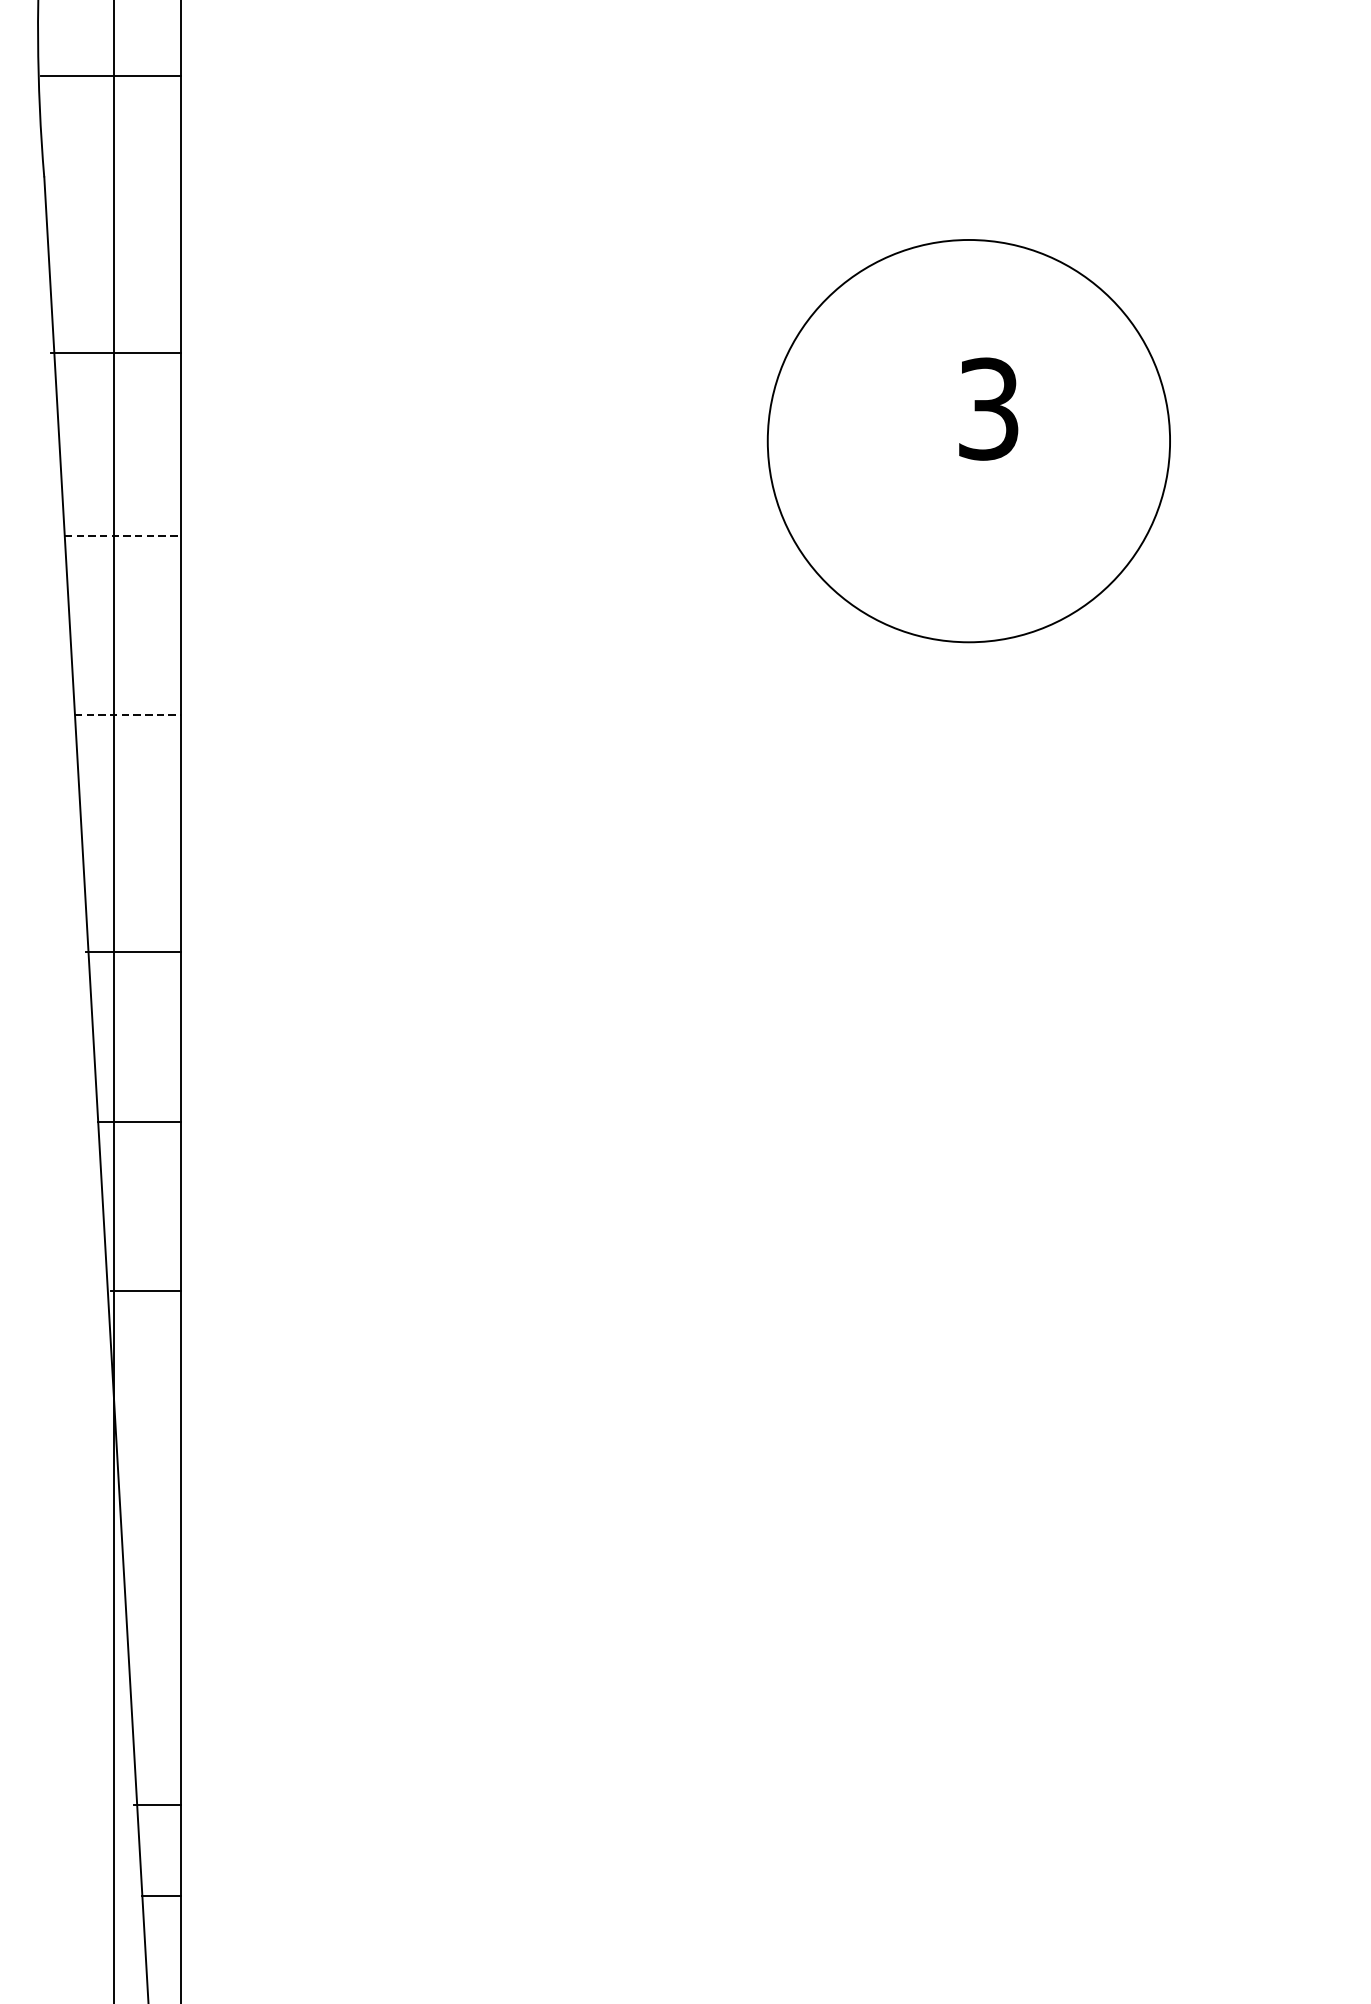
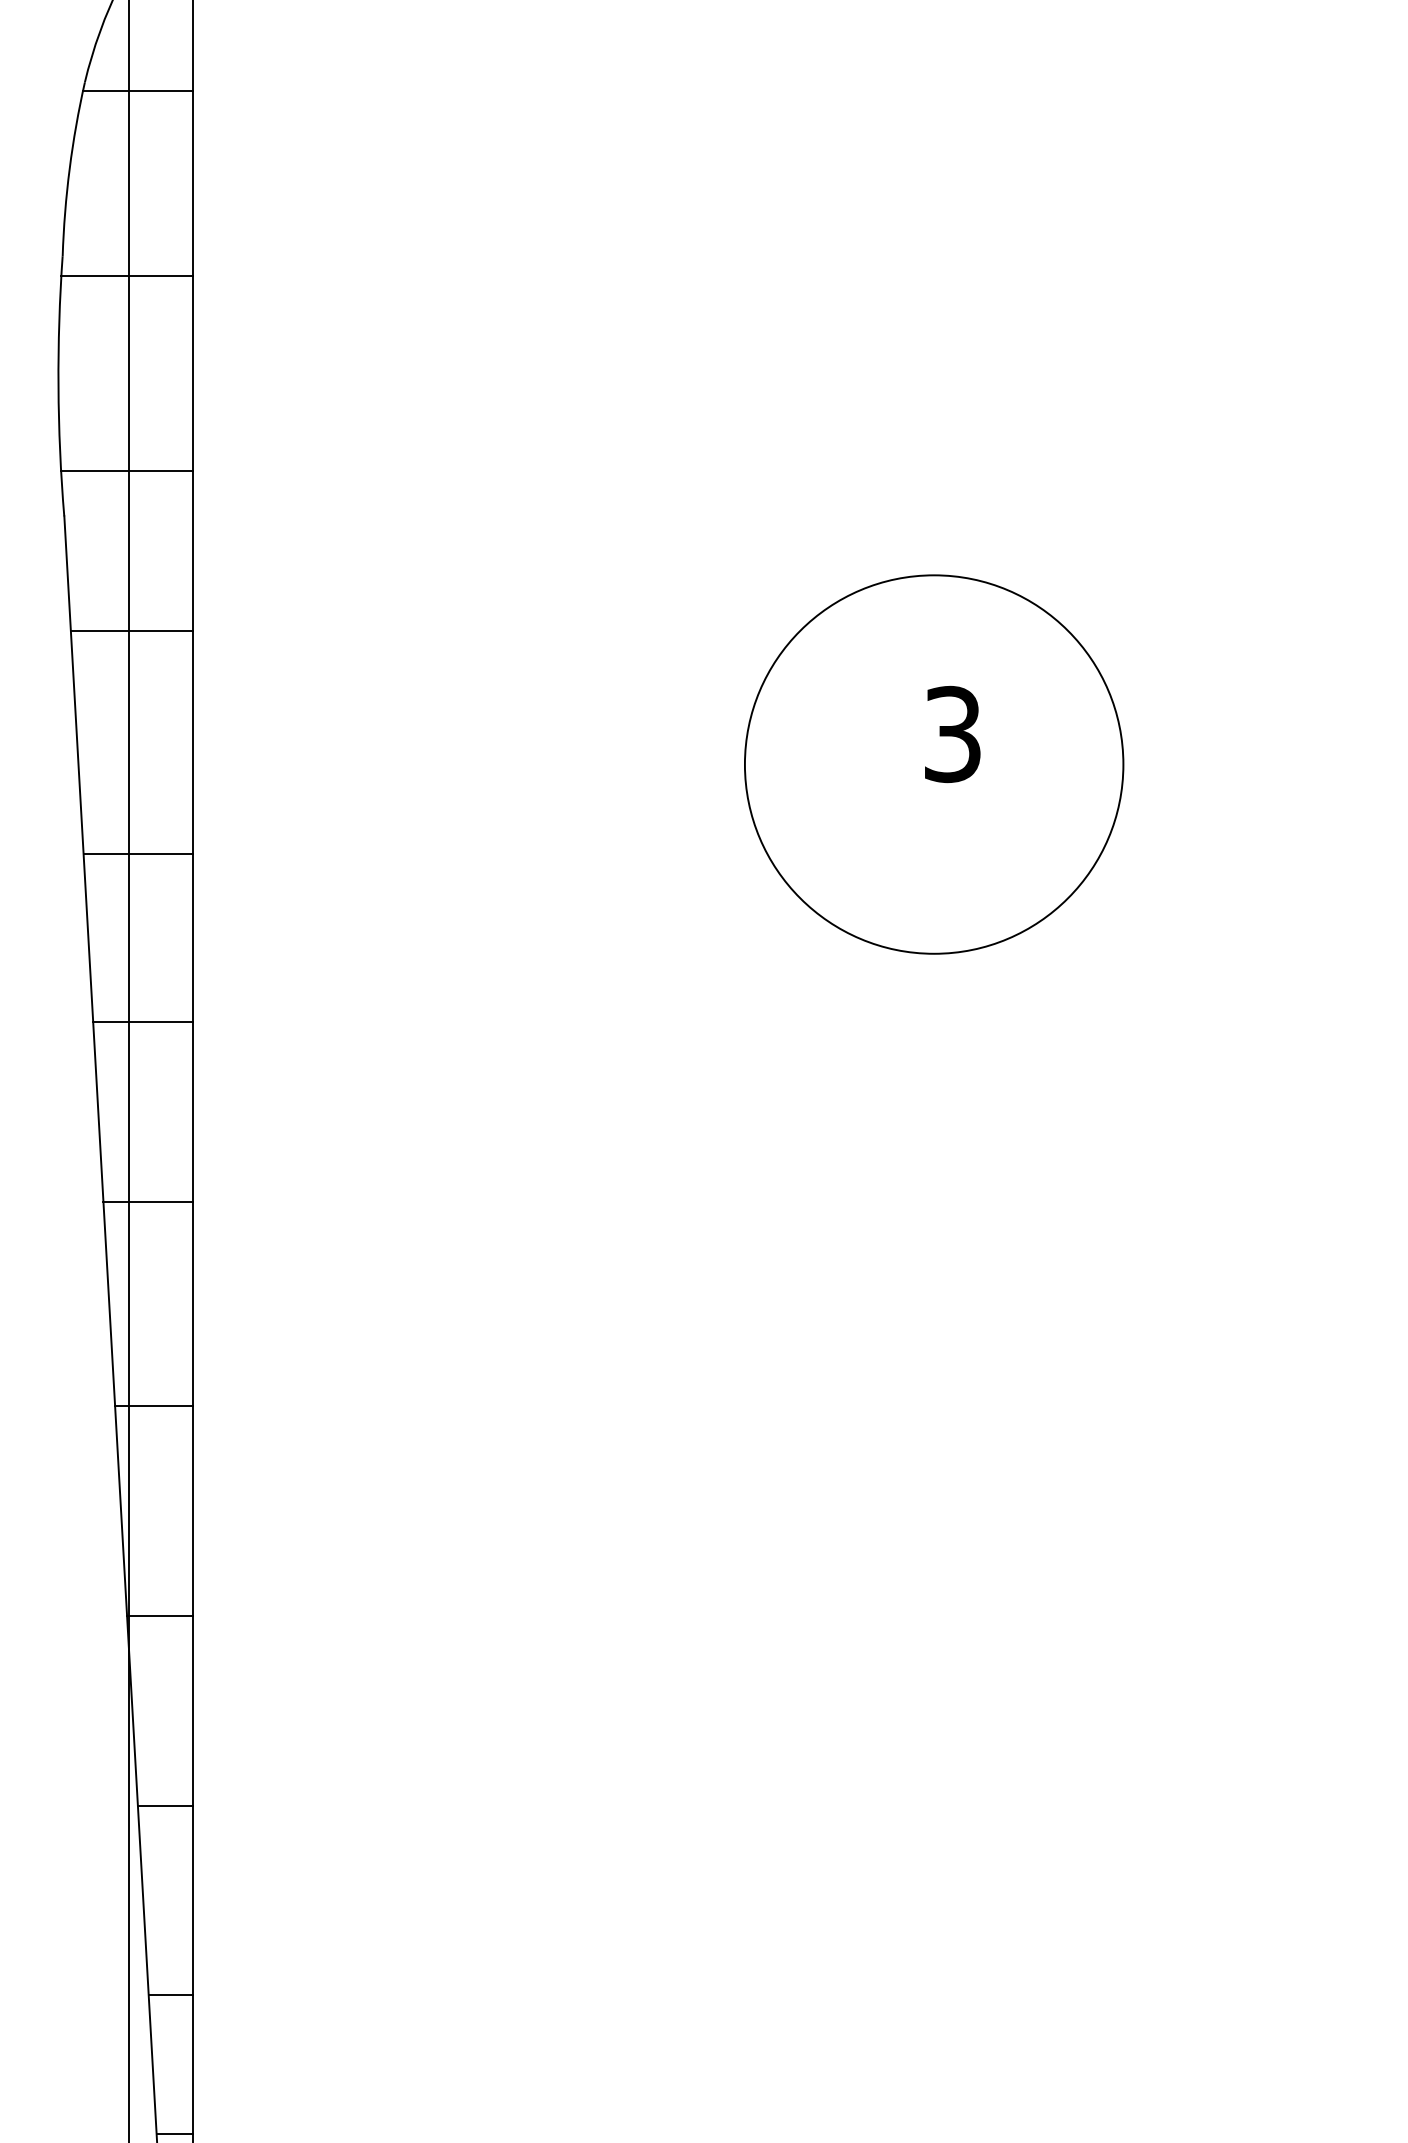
line: (111, 76) -> (127, 471), moved
line: (115, 352) -> (131, 631), moved
line: (123, 535) -> (138, 853), dashed -> solid
line: (128, 715) -> (143, 1022), dashed -> solid
line: (133, 952) -> (148, 1202), moved
line: (146, 1291) -> (160, 1616), moved
line: (151, 1547) -> (165, 1805), added
line: (157, 1804) -> (170, 1994), moved

